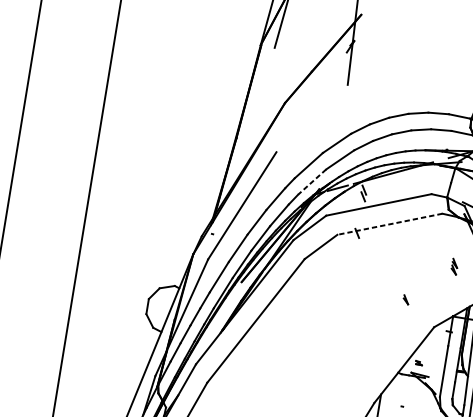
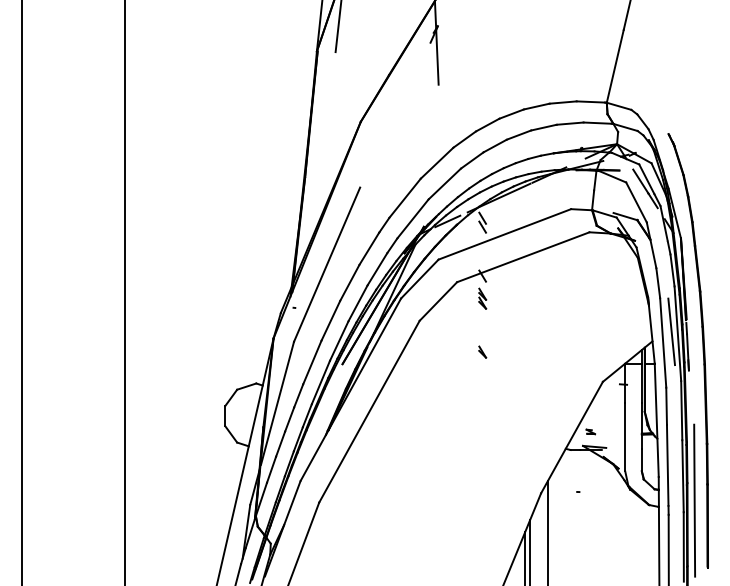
line: (312, 181) -> (413, 218), dashed -> solid
line: (390, 224) -> (523, 257), dashed -> solid
part: (454, 266) -> (482, 298), moved
part: (406, 299) -> (482, 351), moved

